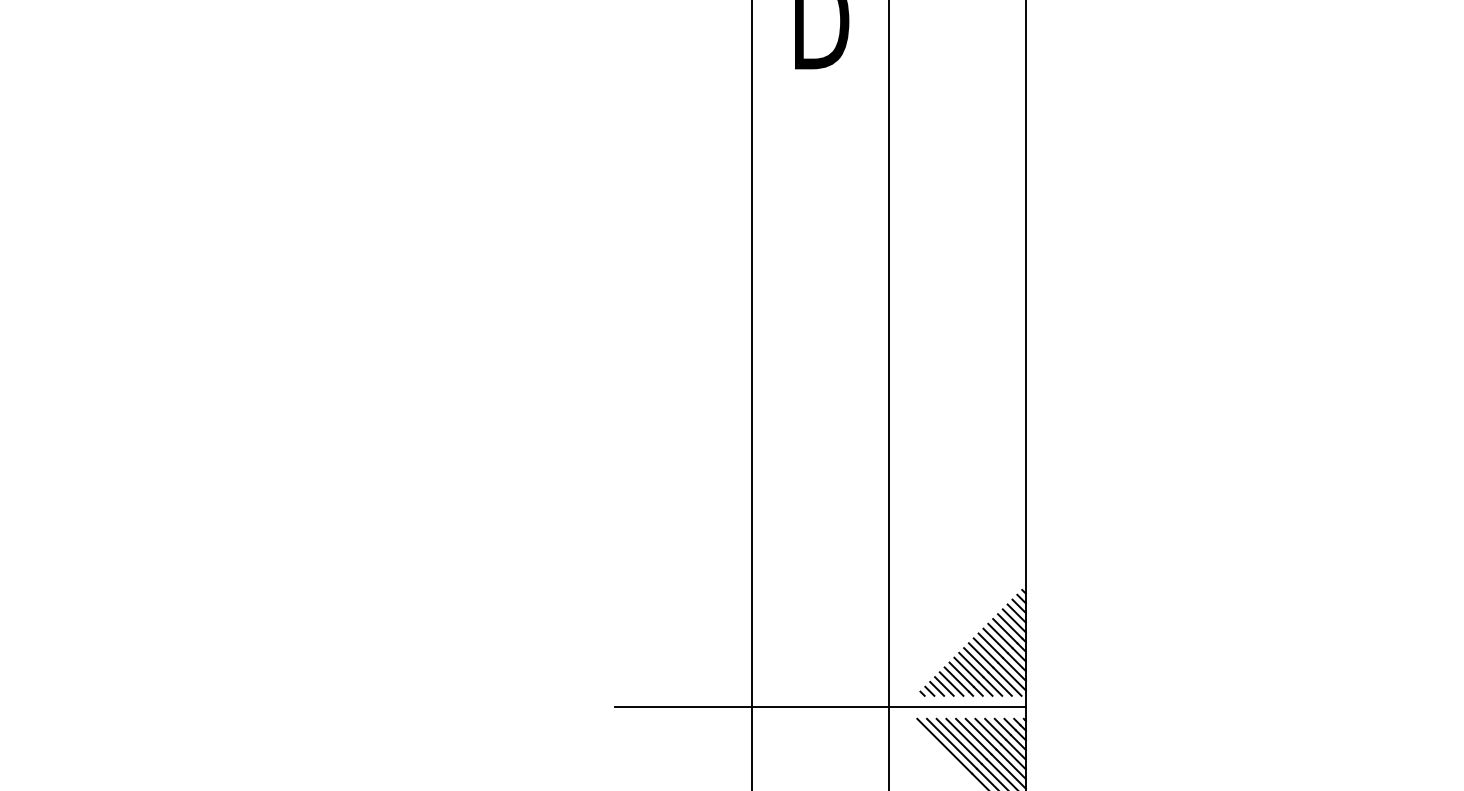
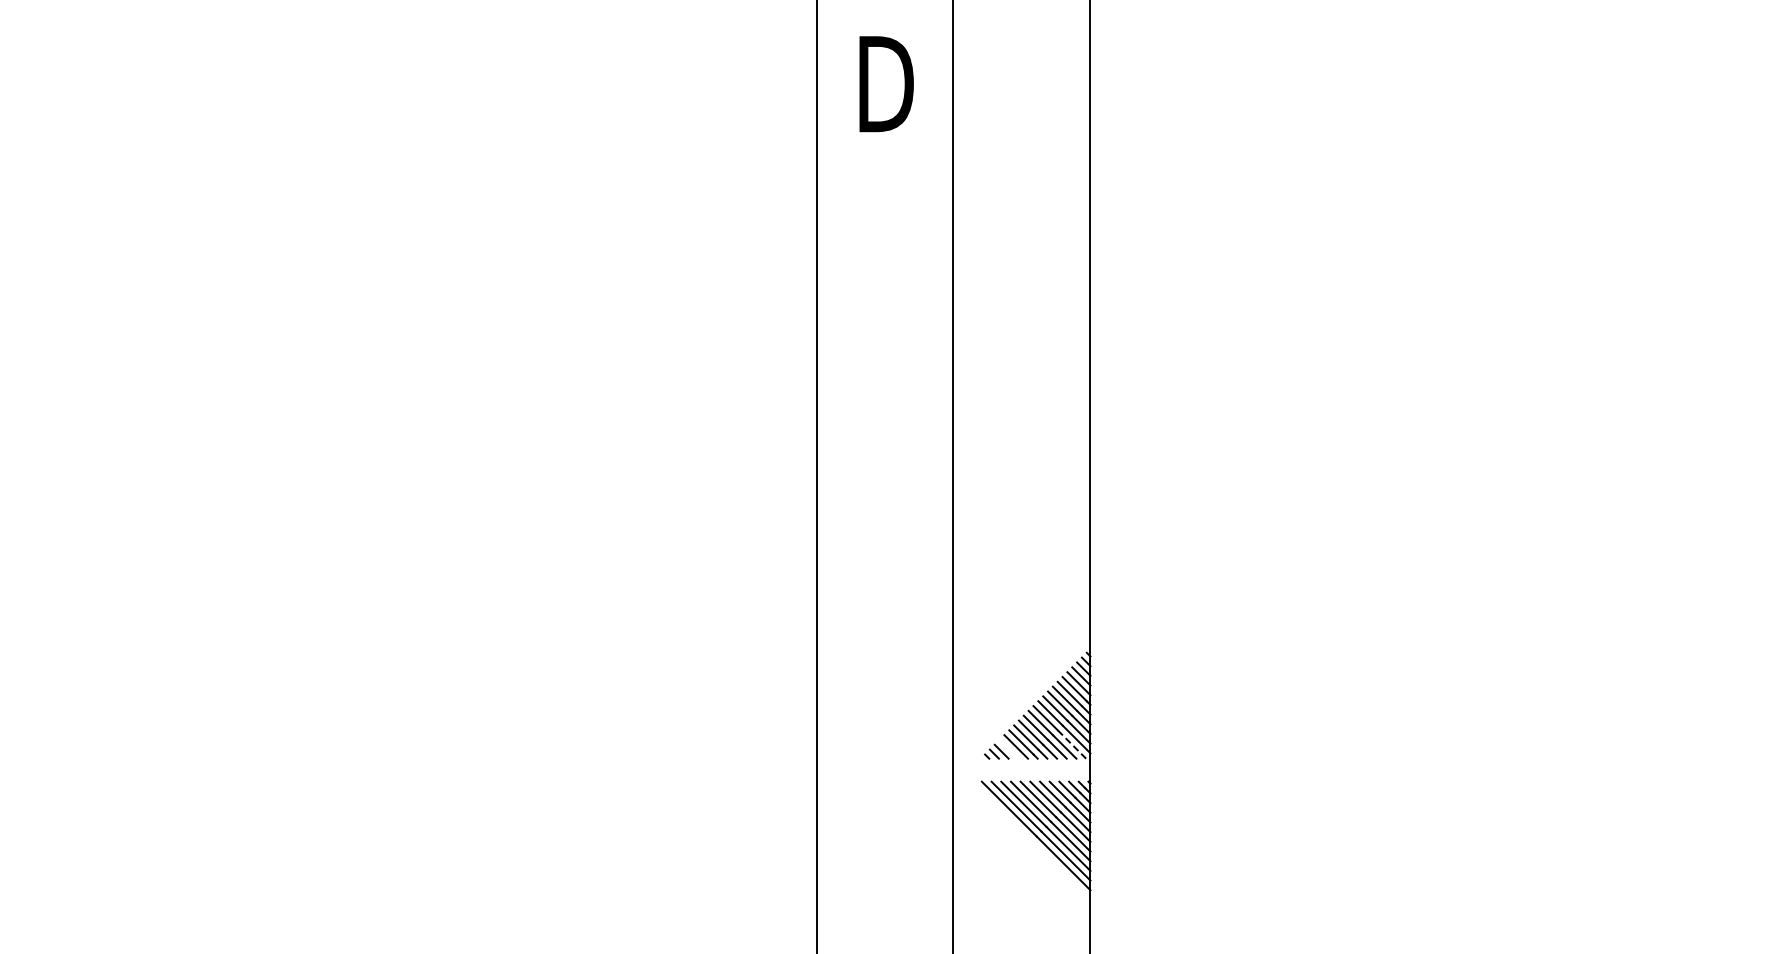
line: (1007, 681) -> (1072, 744), solid -> dashed
line: (943, 685) -> (1008, 748), removed
line: (819, 707) -> (884, 770), removed

